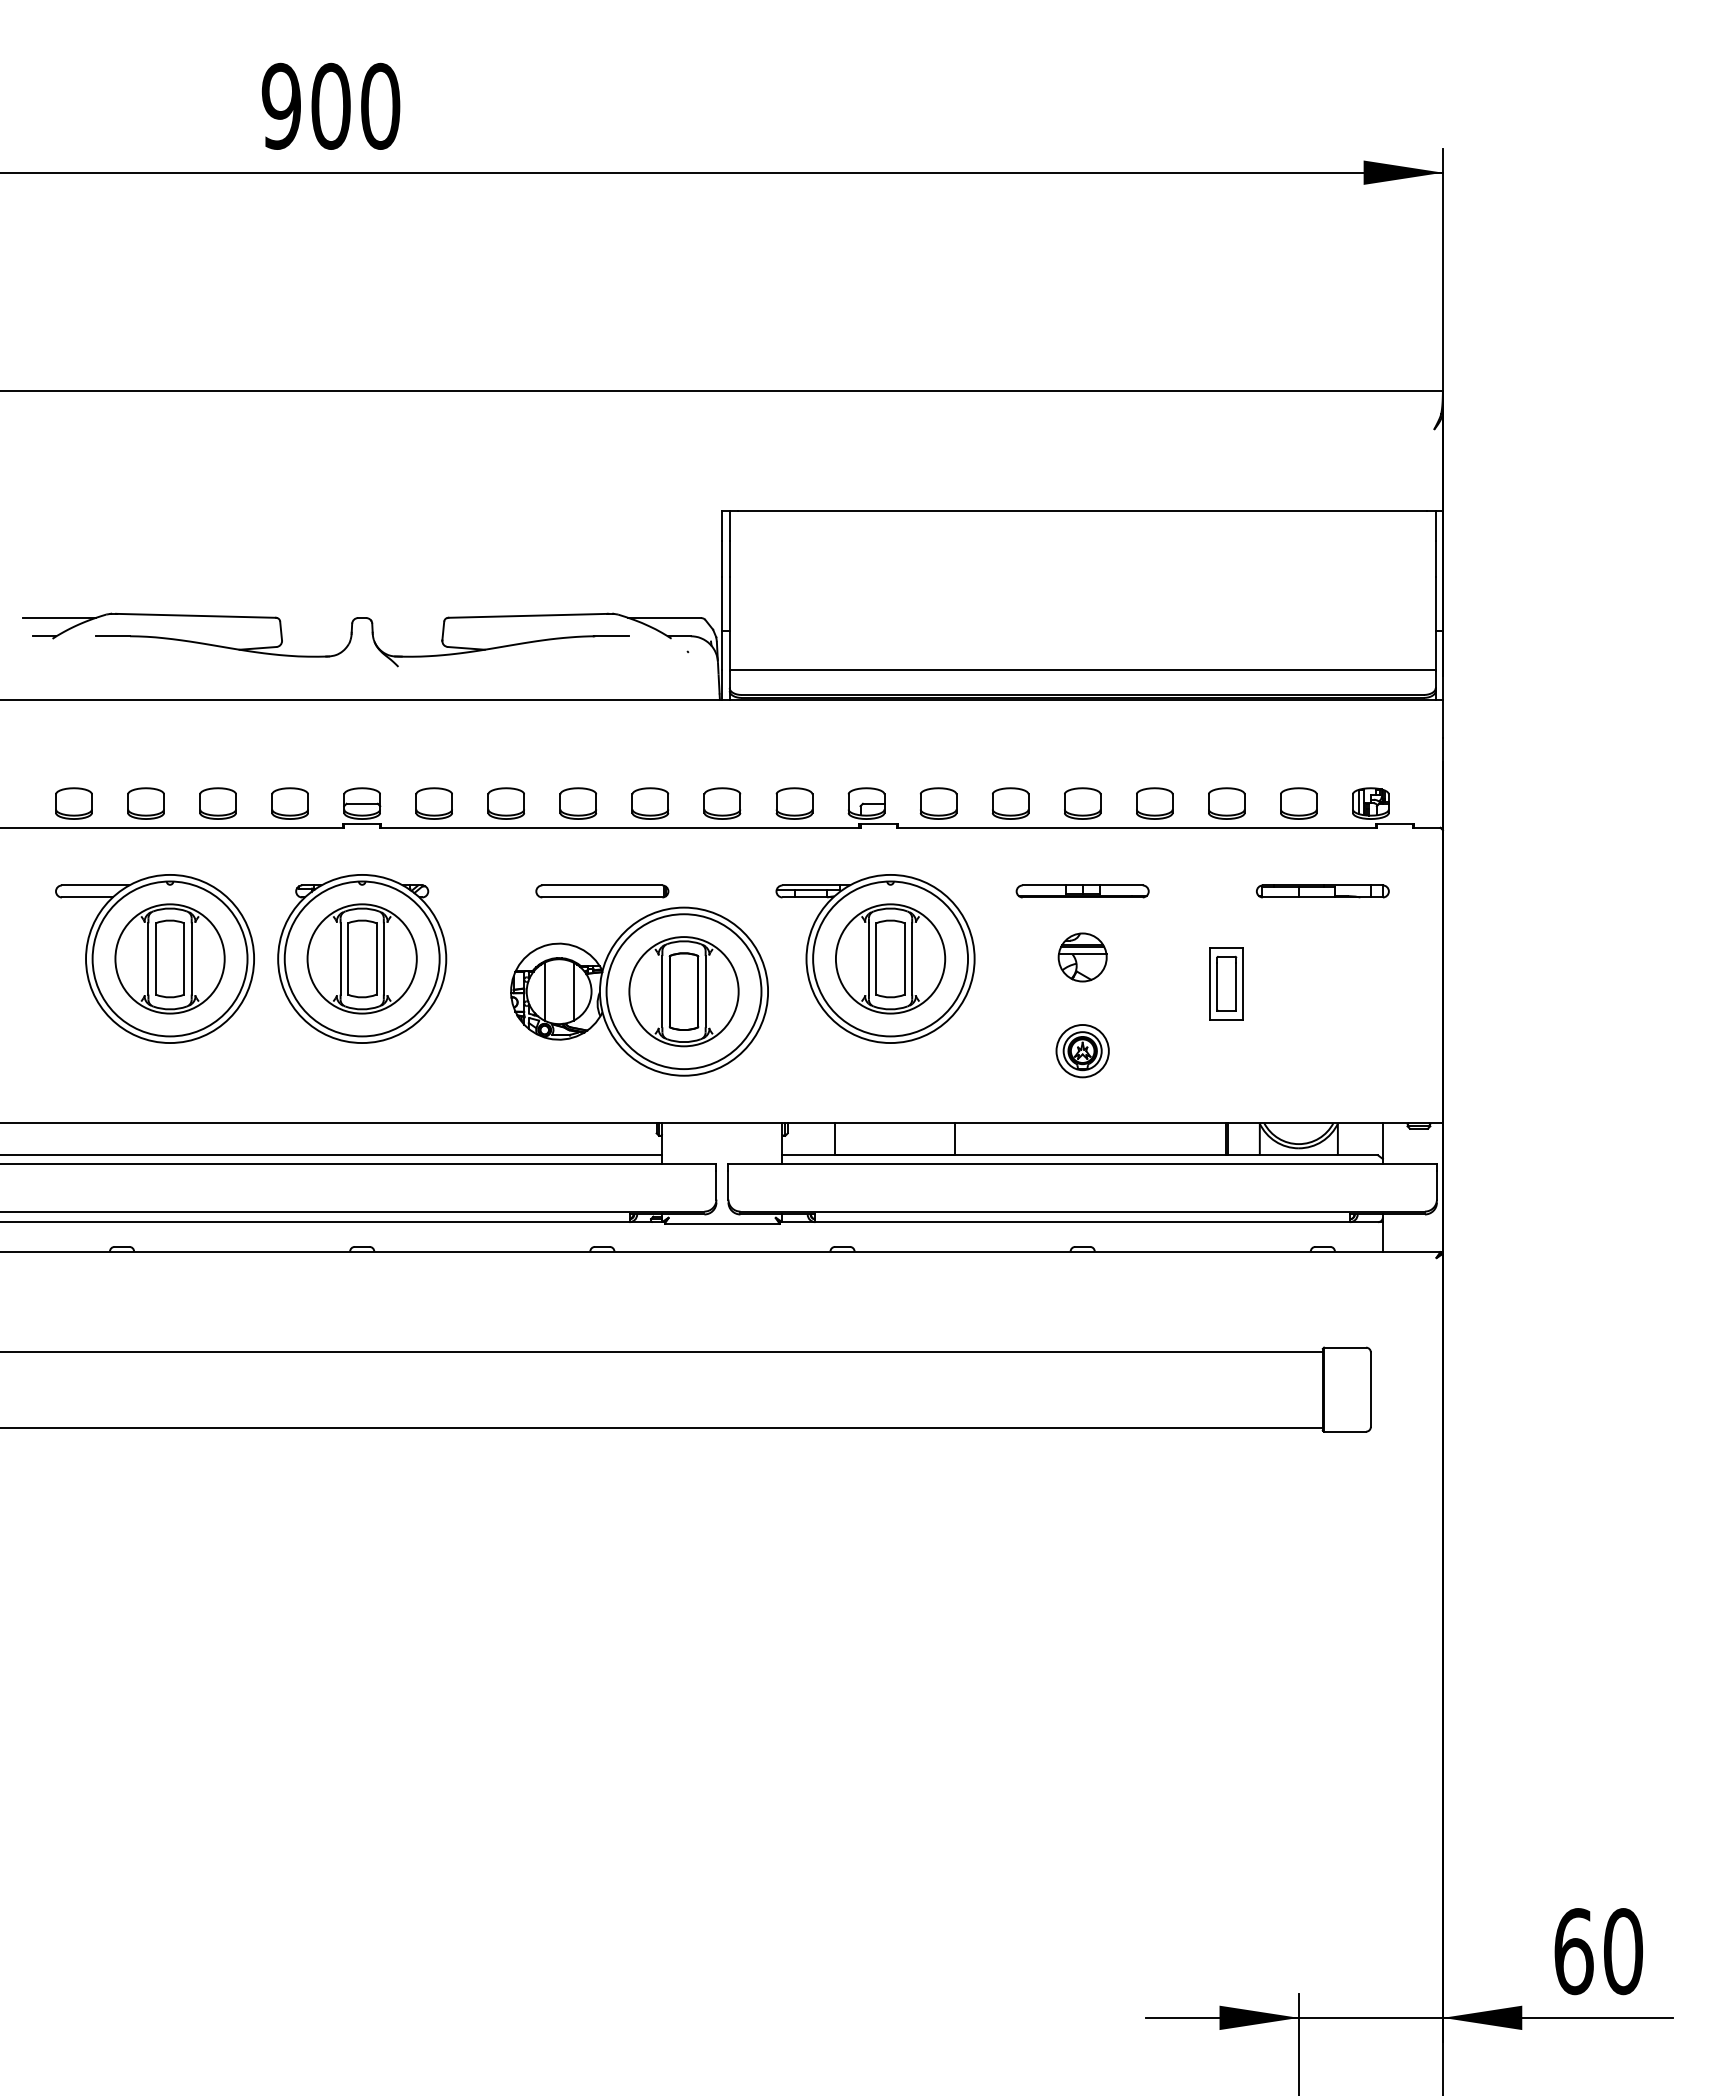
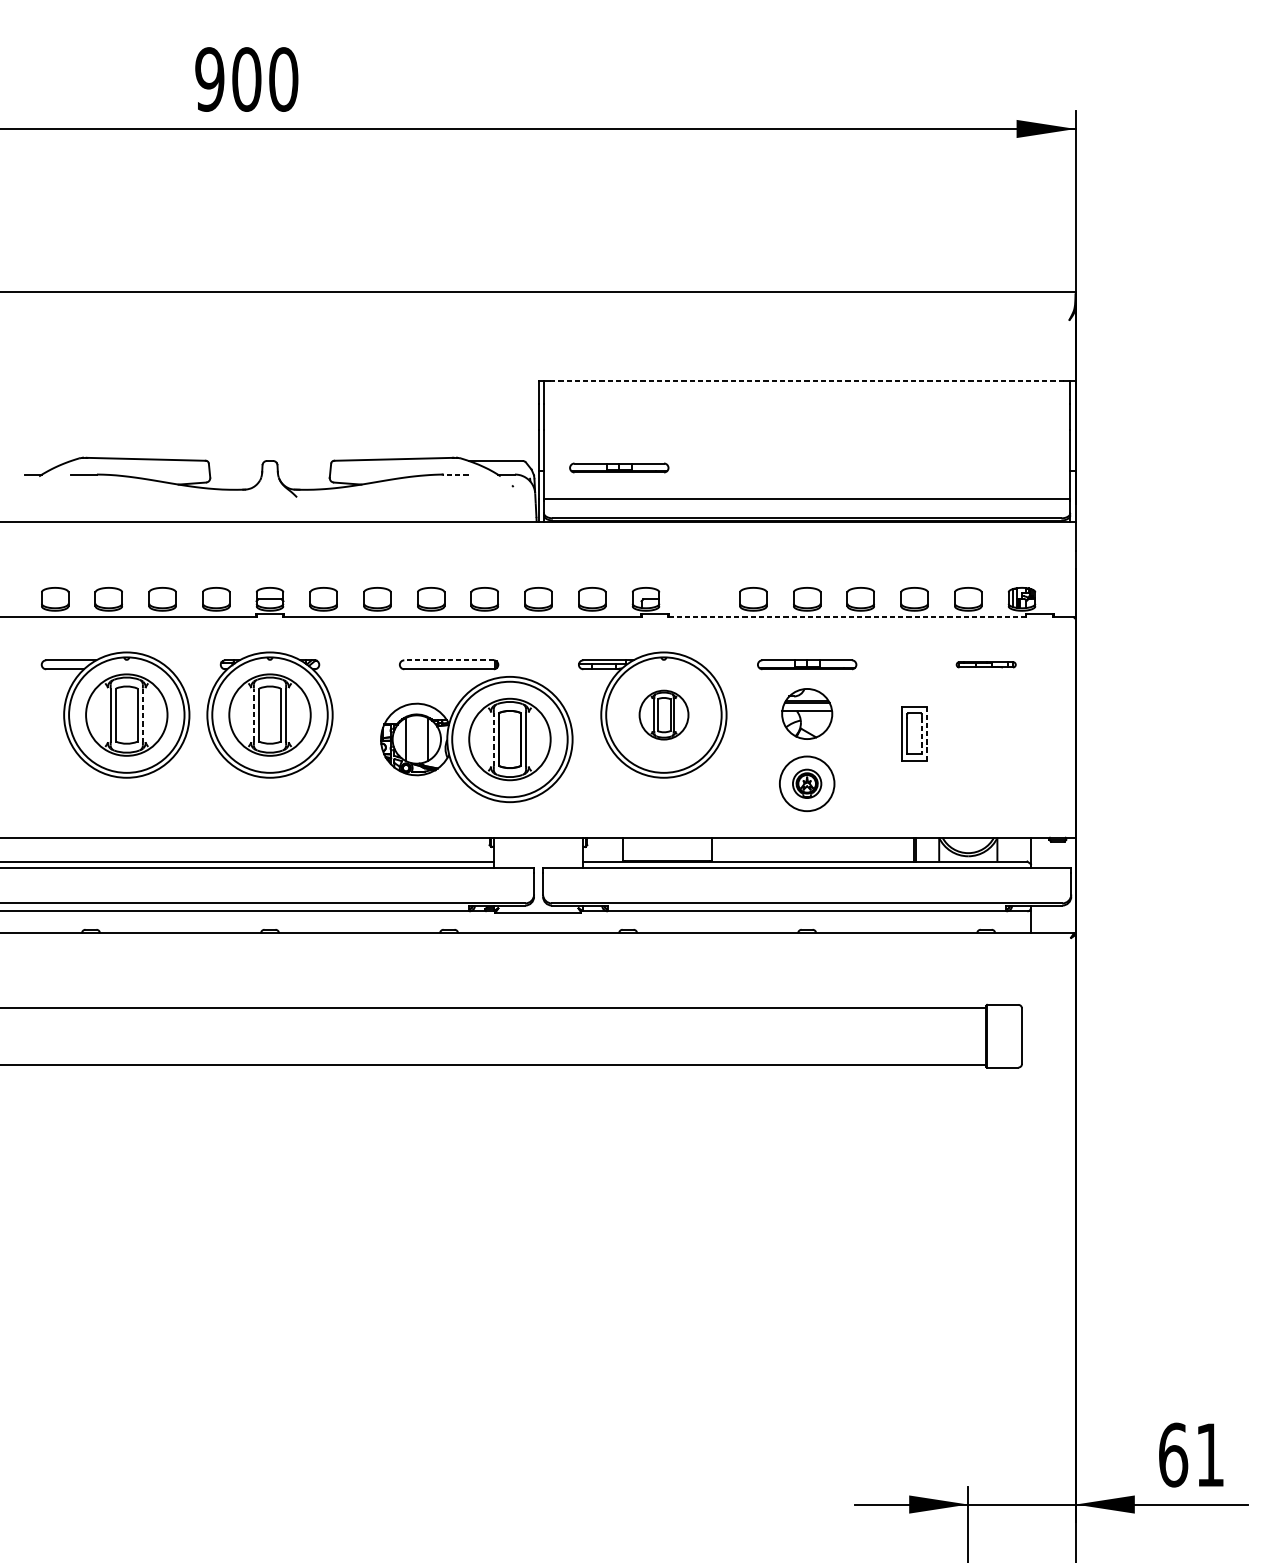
line: (1082, 511) -> (807, 381), solid -> dashed
line: (59, 618) -> (44, 461), removed
part: (830, 627) -> (619, 468), added
line: (610, 636) -> (455, 474), solid -> dashed
part: (938, 803) -> (699, 599), removed
line: (1136, 827) -> (847, 617), solid -> dashed
line: (601, 885) -> (448, 660), solid -> dashed
part: (1322, 891) -> (985, 664), size x0.6
part: (1082, 957) -> (807, 714), size x1.4
line: (191, 958) -> (142, 714), solid -> dashed
line: (340, 958) -> (253, 714), solid -> dashed
part: (890, 958) -> (663, 714), size x0.6
line: (1243, 983) -> (927, 733), solid -> dashed
line: (1236, 987) -> (921, 736), solid -> dashed
line: (662, 991) -> (493, 739), solid -> dashed
circle: (1082, 1050) -> (807, 783), size x1.4
text: (1623, 1951) -> (1210, 1455), 60 -> 61

